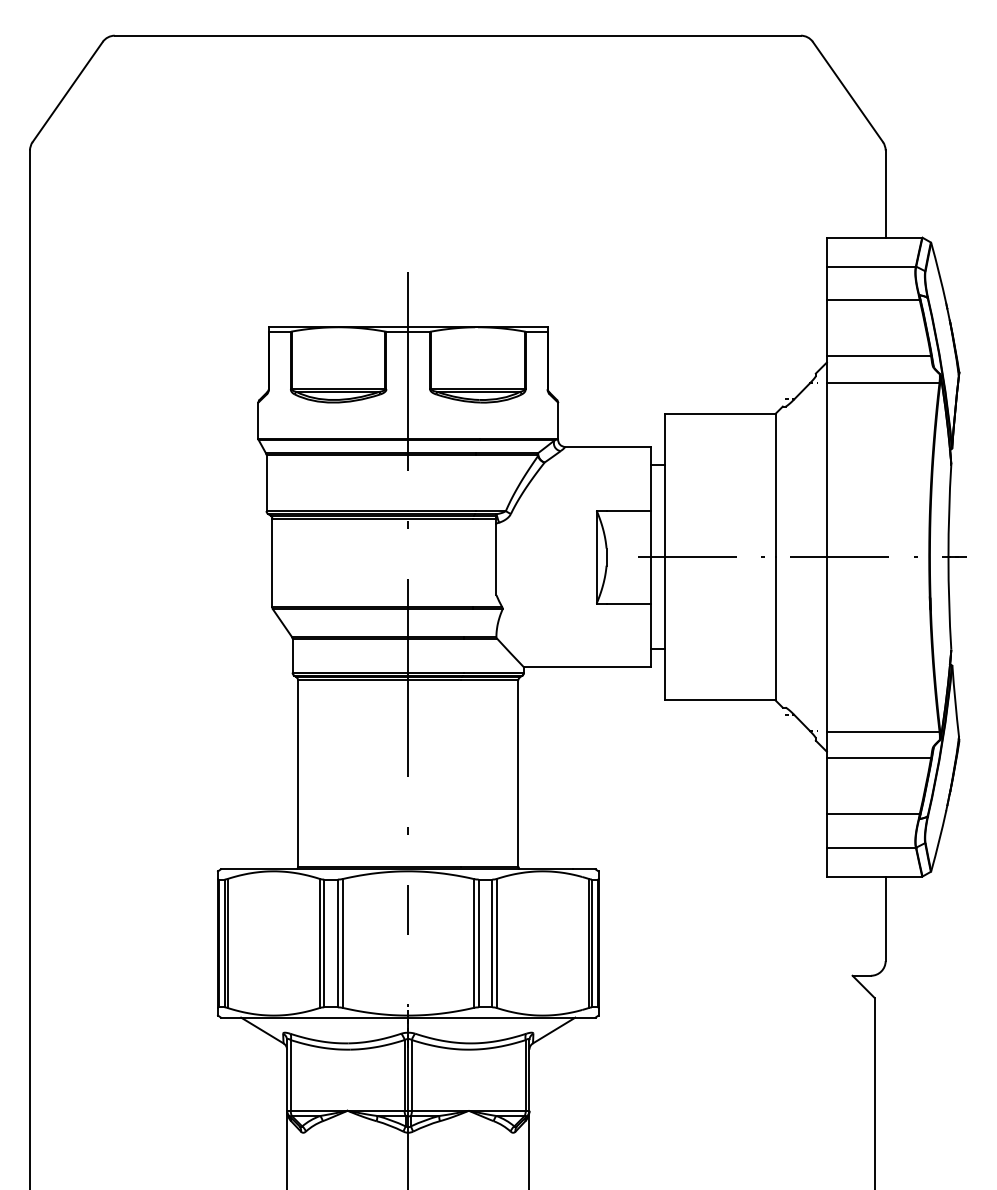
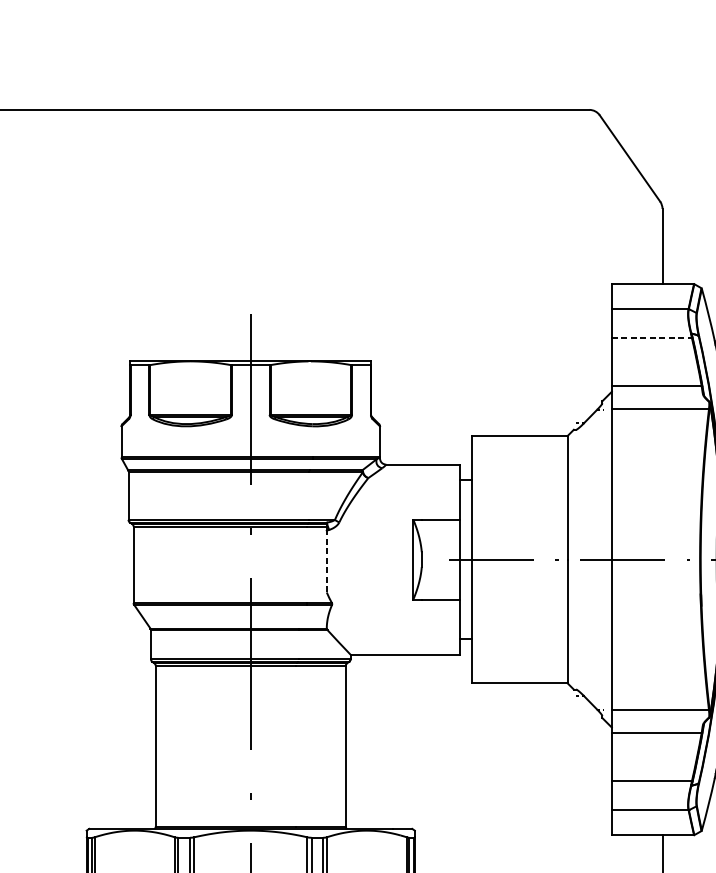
line: (873, 299) -> (652, 337), solid -> dashed
line: (496, 559) -> (326, 561), solid -> dashed

